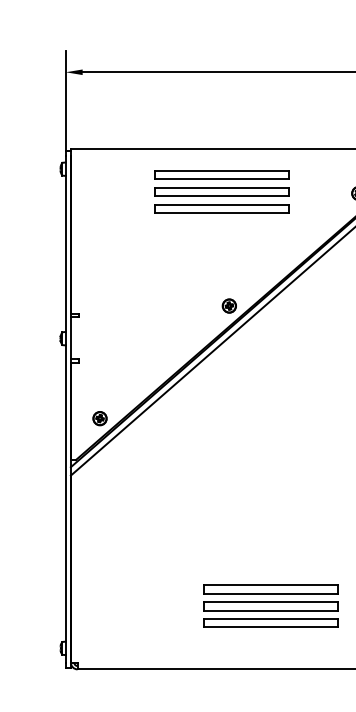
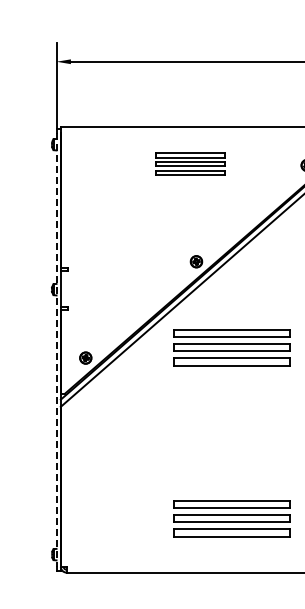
part: (222, 191) -> (190, 163), size x0.6
part: (270, 406) -> (231, 347), added
line: (65, 409) -> (56, 350), solid -> dashed

